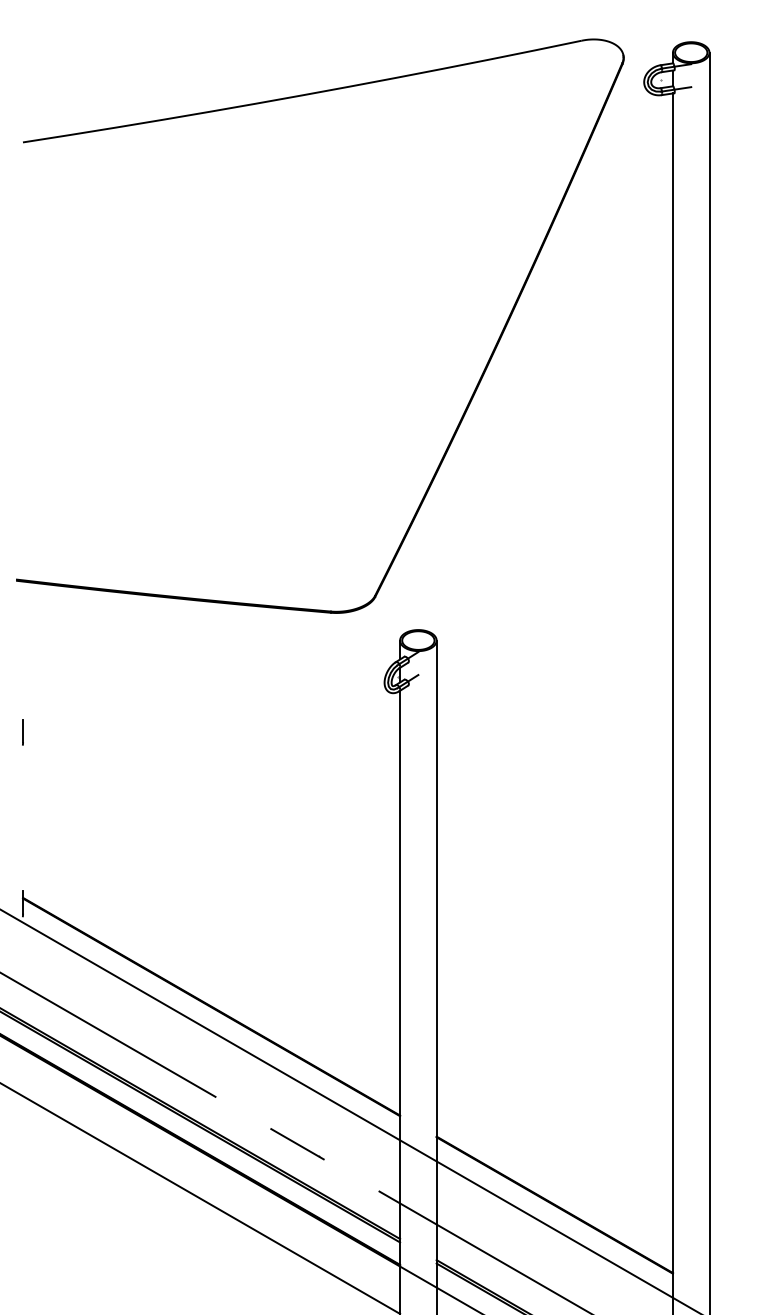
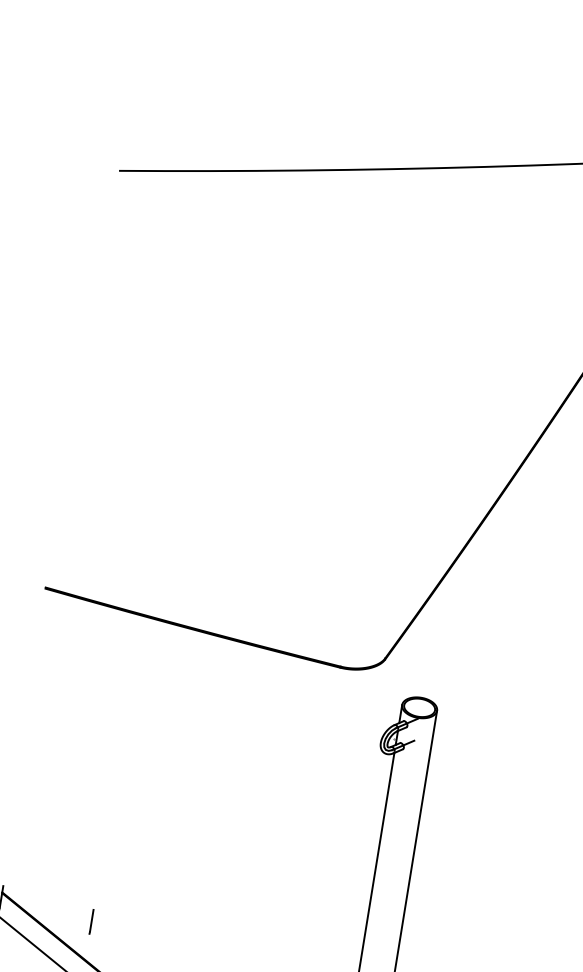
line: (22, 732) -> (90, 922), moved

